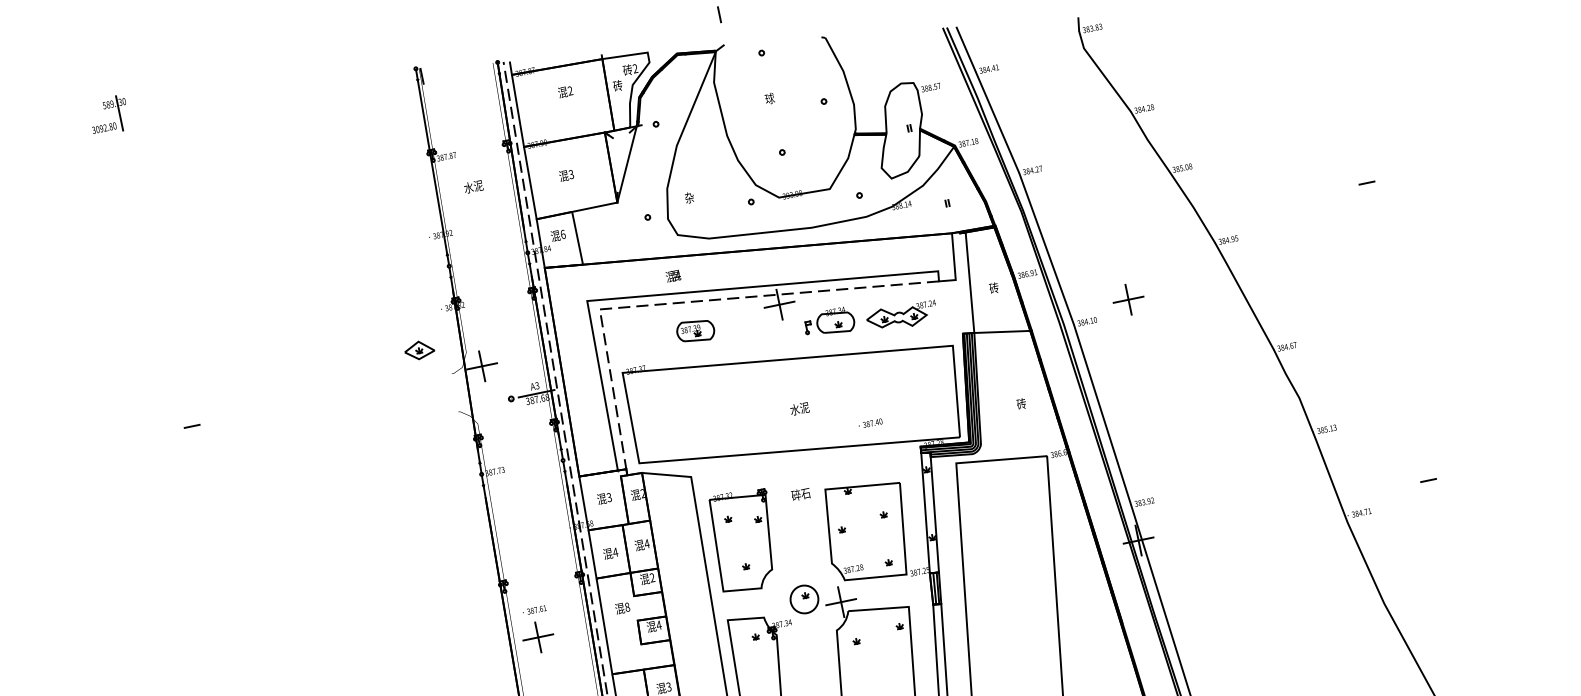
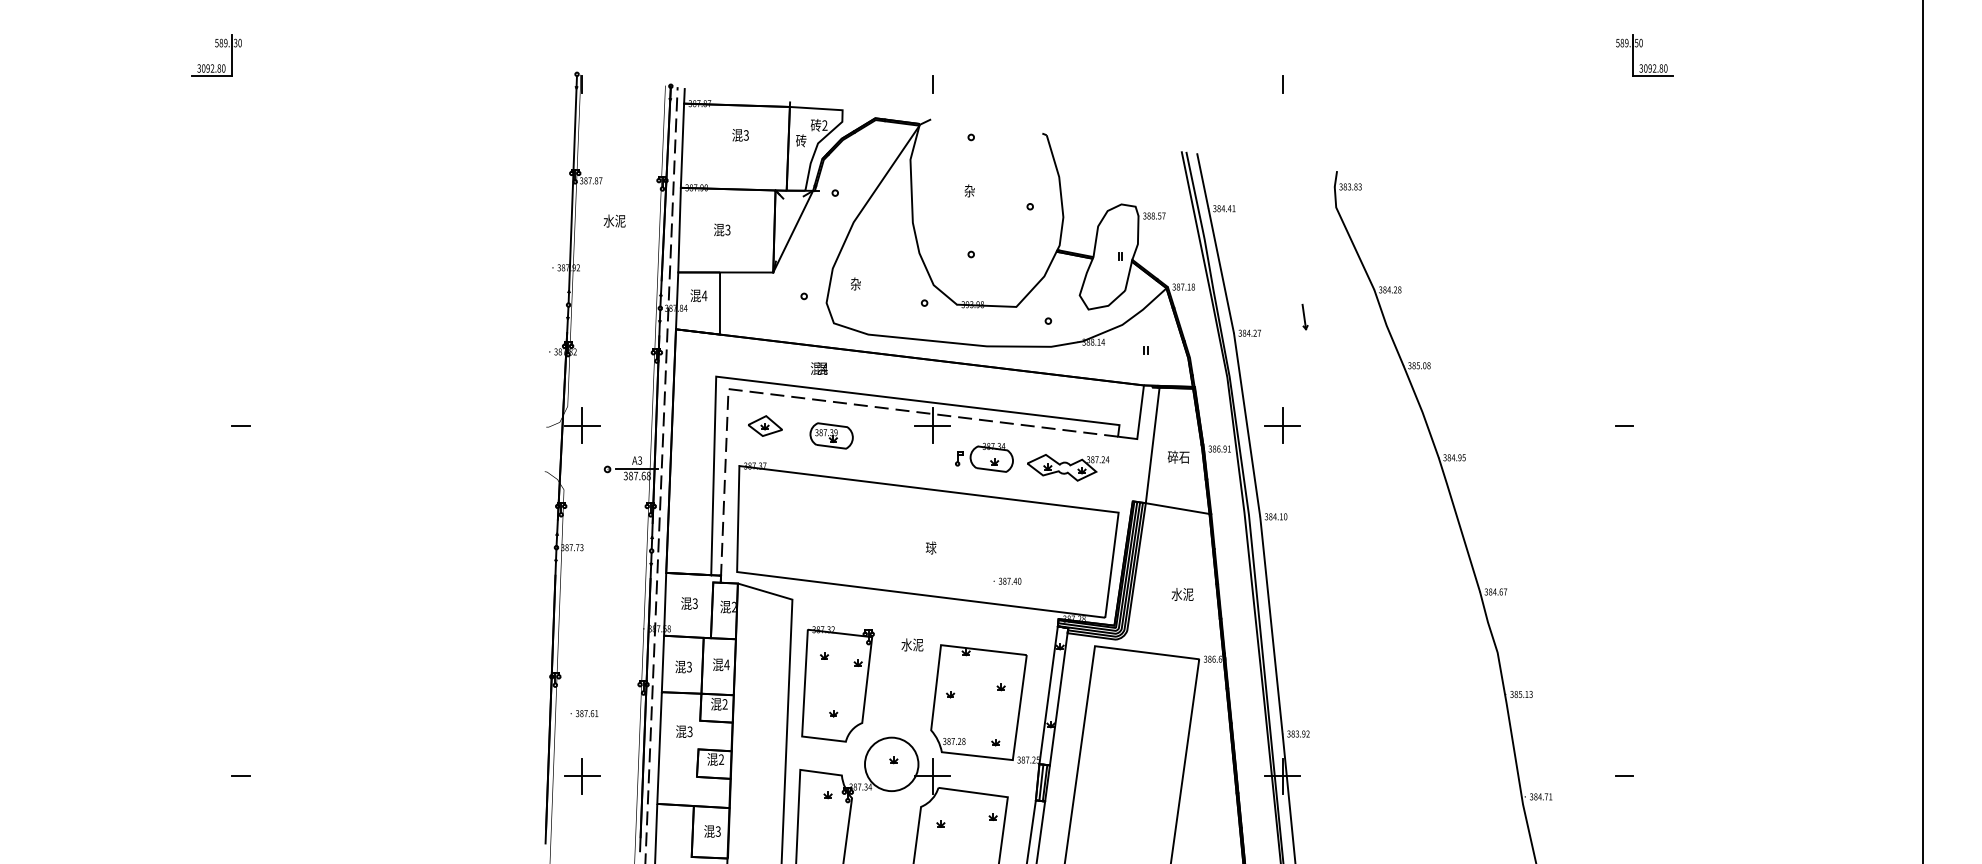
text: (569, 91) -> (745, 135), 2 -> 3
text: (769, 98) -> (969, 190), 球 -> 杂
line: (105, 134) -> (211, 75), added
part: (1076, 147) -> (1304, 317), added
text: (563, 234) -> (704, 295), 6 -> 4
text: (993, 287) -> (1178, 456), 砖 -> 碎石
part: (1128, 299) -> (1282, 425), moved
part: (419, 349) -> (765, 425), moved
text: (1021, 404) -> (1182, 594), 砖 -> 水泥
text: (799, 408) -> (930, 547), 水泥 -> 球
text: (801, 493) -> (912, 644), 碎石 -> 水泥
text: (615, 551) -> (689, 666), 4 -> 3
circle: (804, 599) -> (891, 764), size x1.67
text: (626, 607) -> (689, 731), 8 -> 3
text: (659, 625) -> (721, 759), 4 -> 2
part: (538, 637) -> (582, 776), moved

